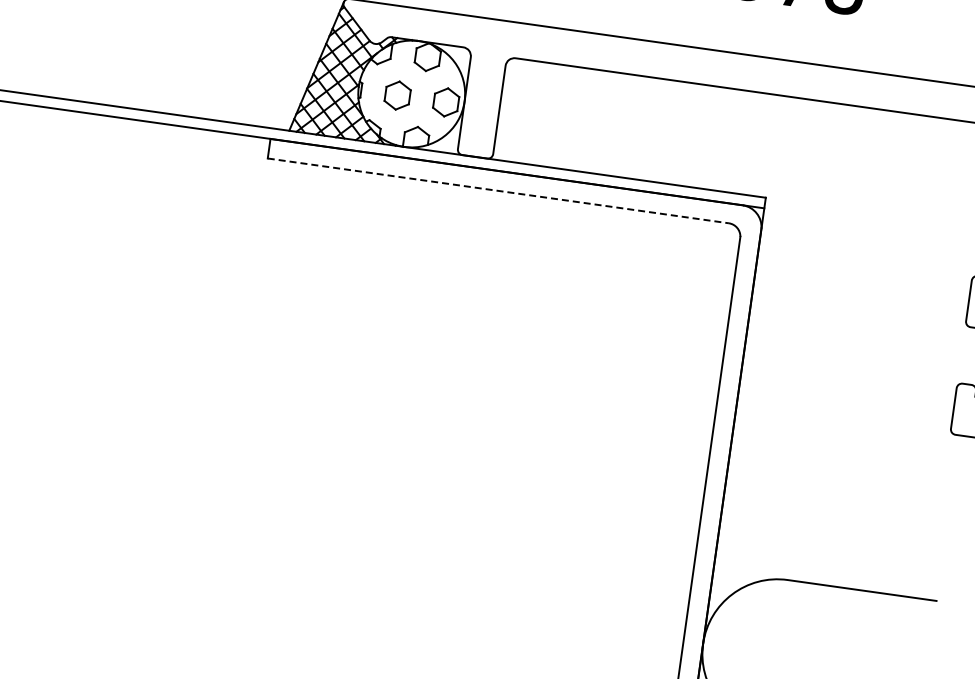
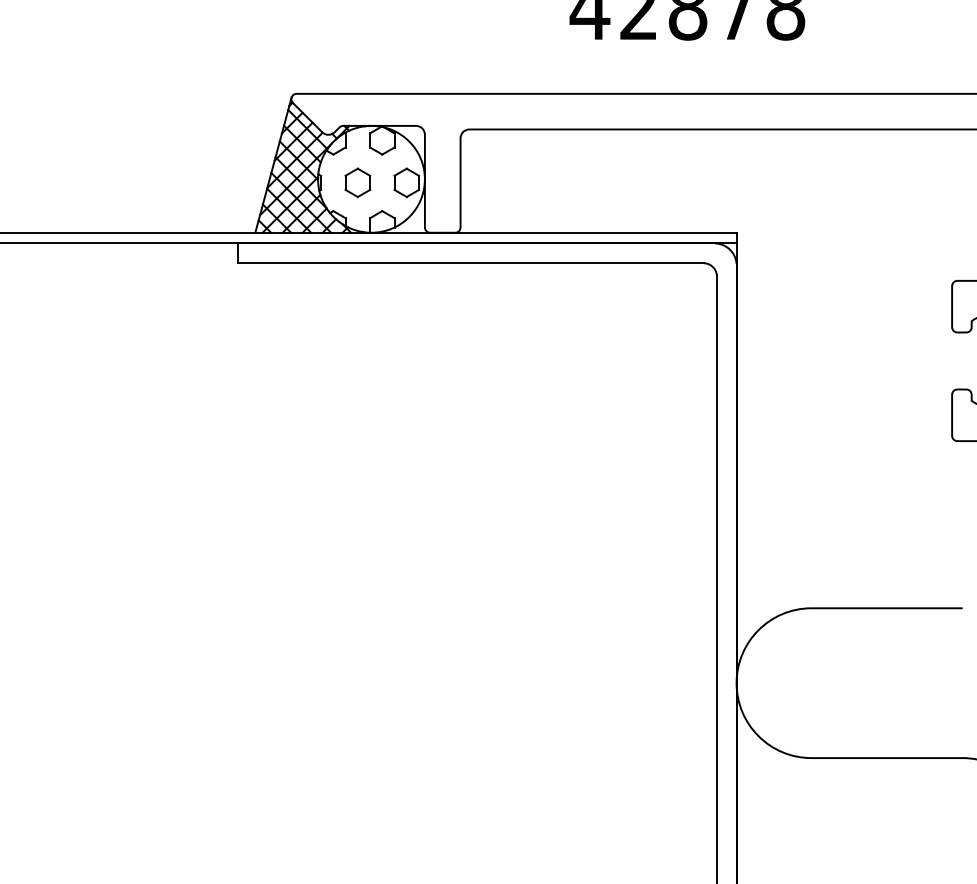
line: (498, 191) -> (470, 263), dashed -> solid

